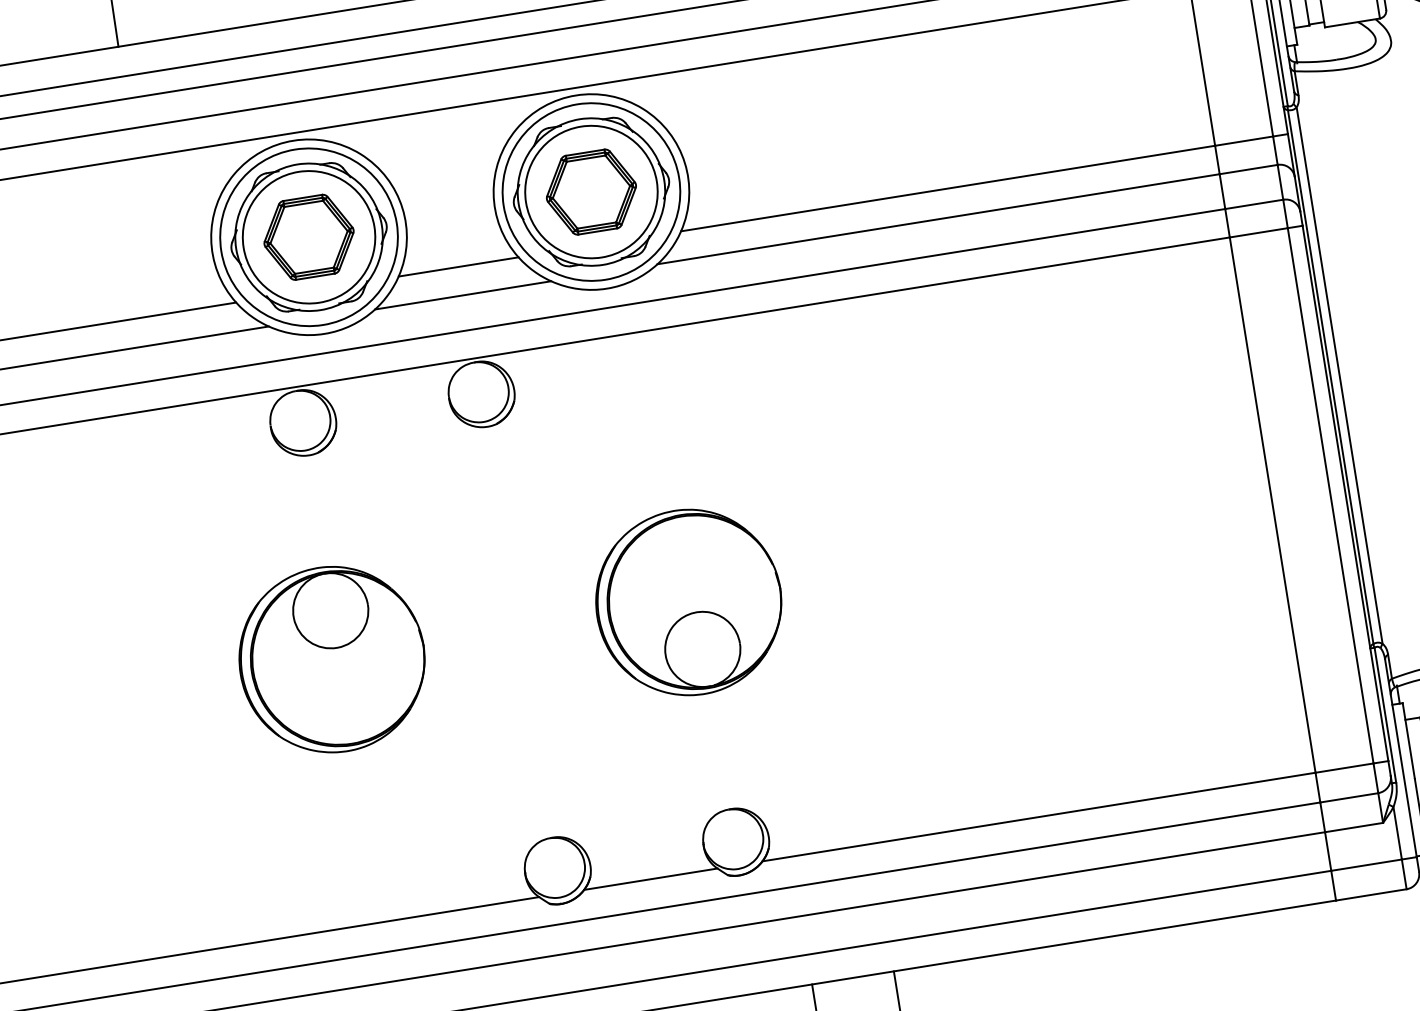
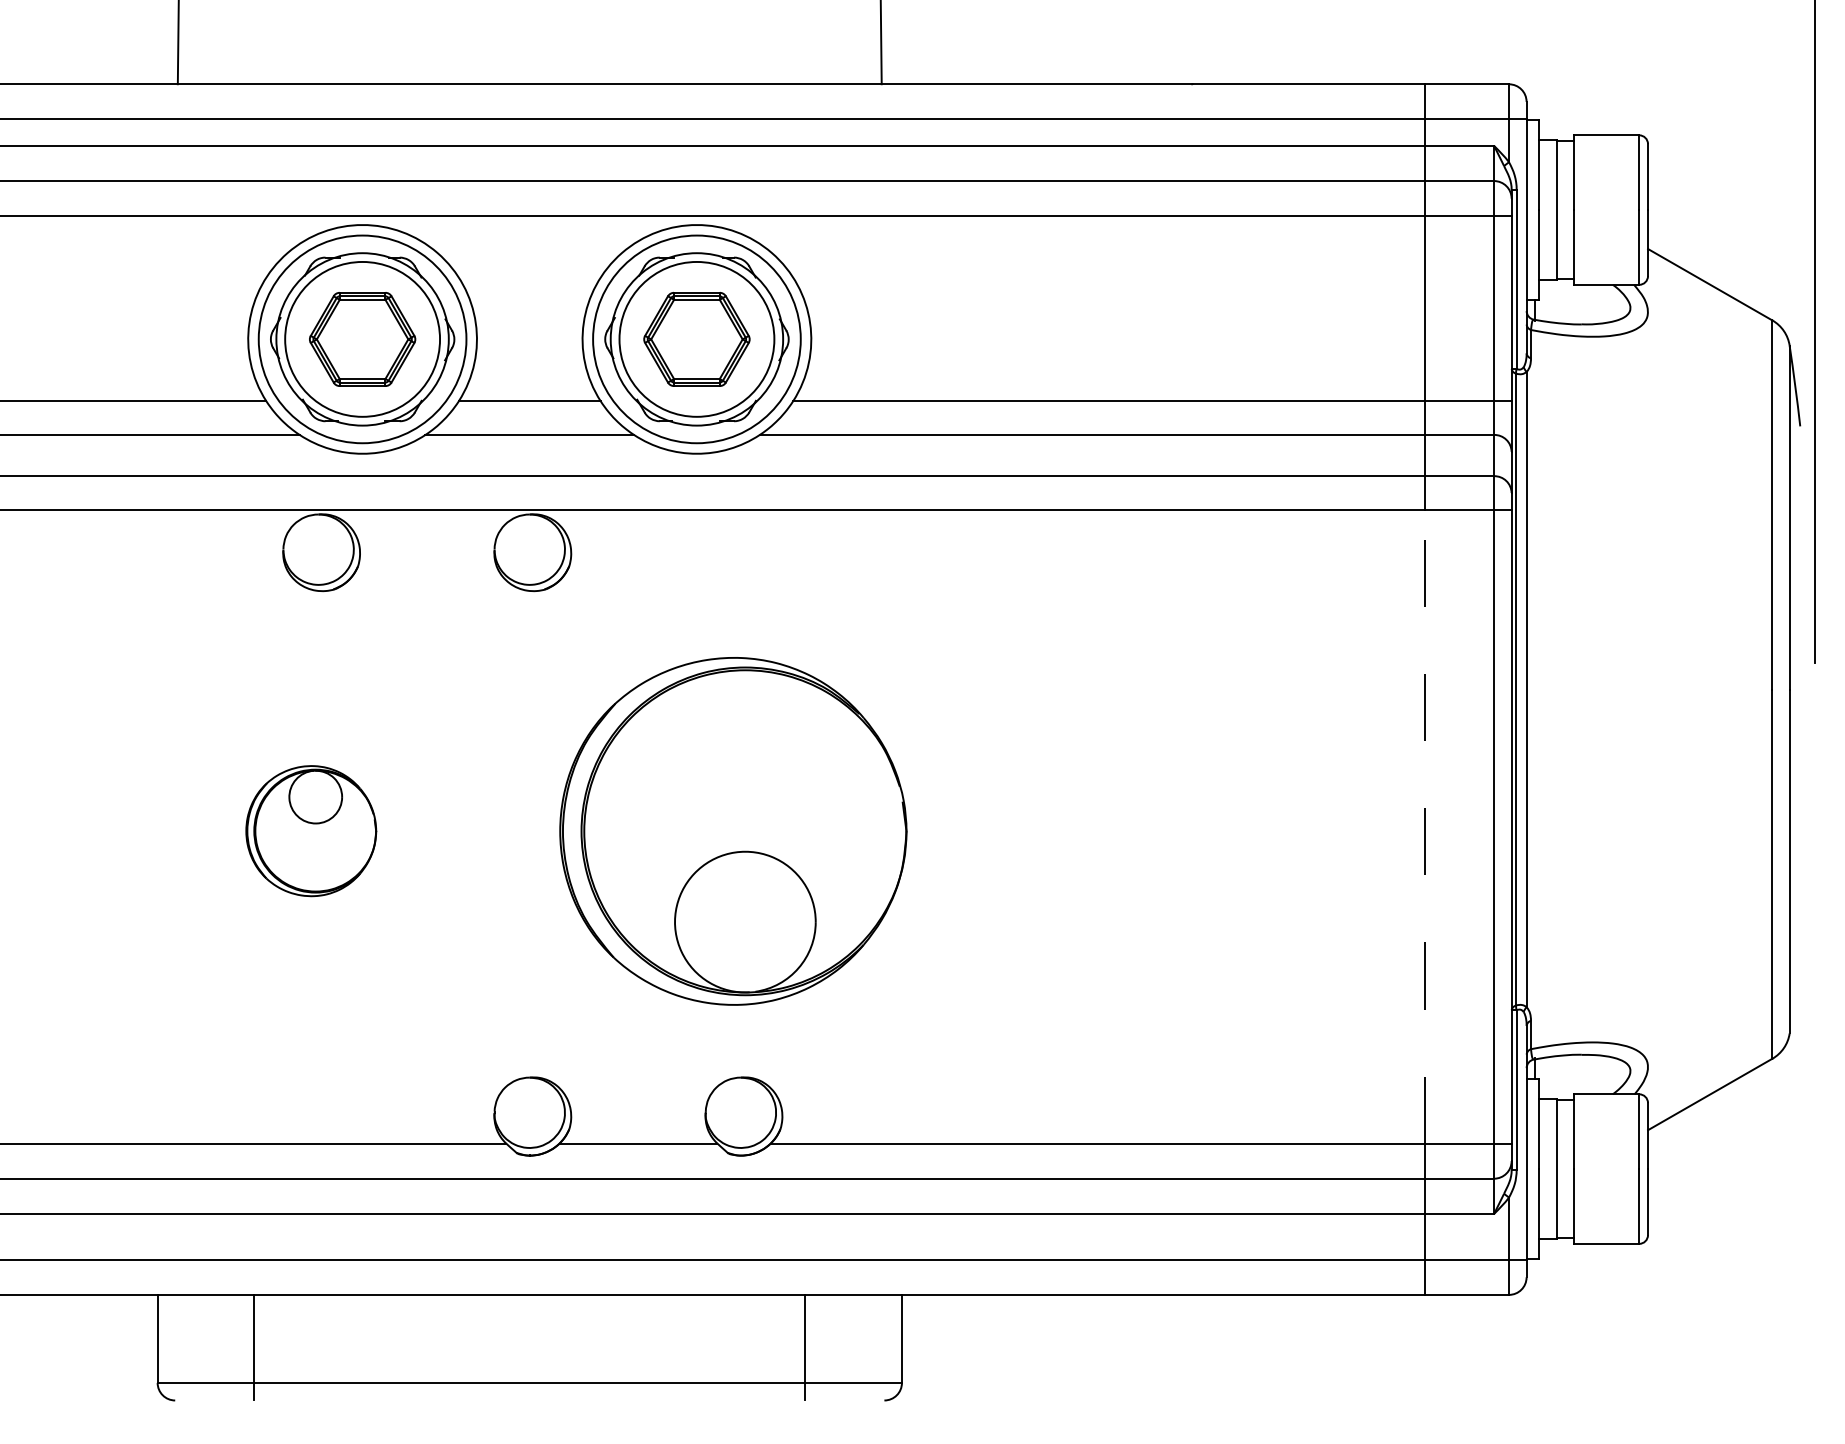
line: (1272, 504) -> (1425, 826), solid -> dashed
part: (688, 601) -> (733, 830), size x1.6
part: (332, 659) -> (311, 830), size x0.6

